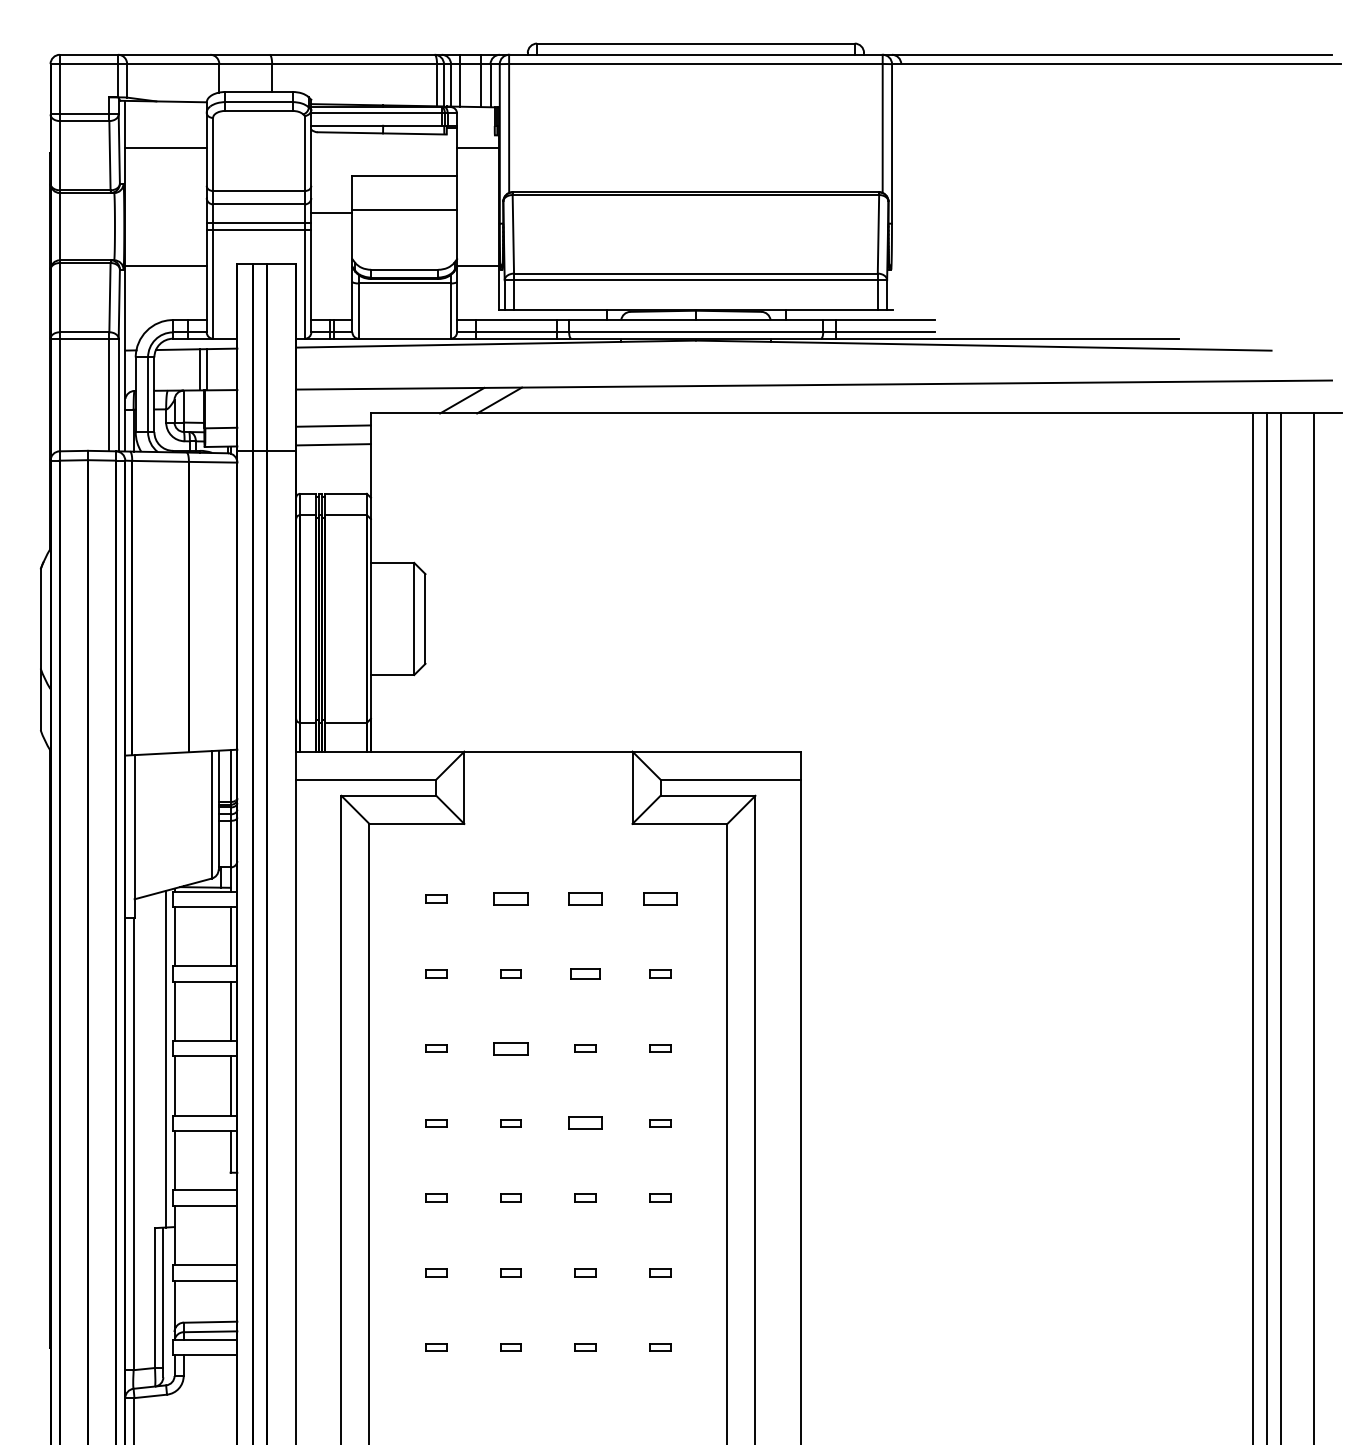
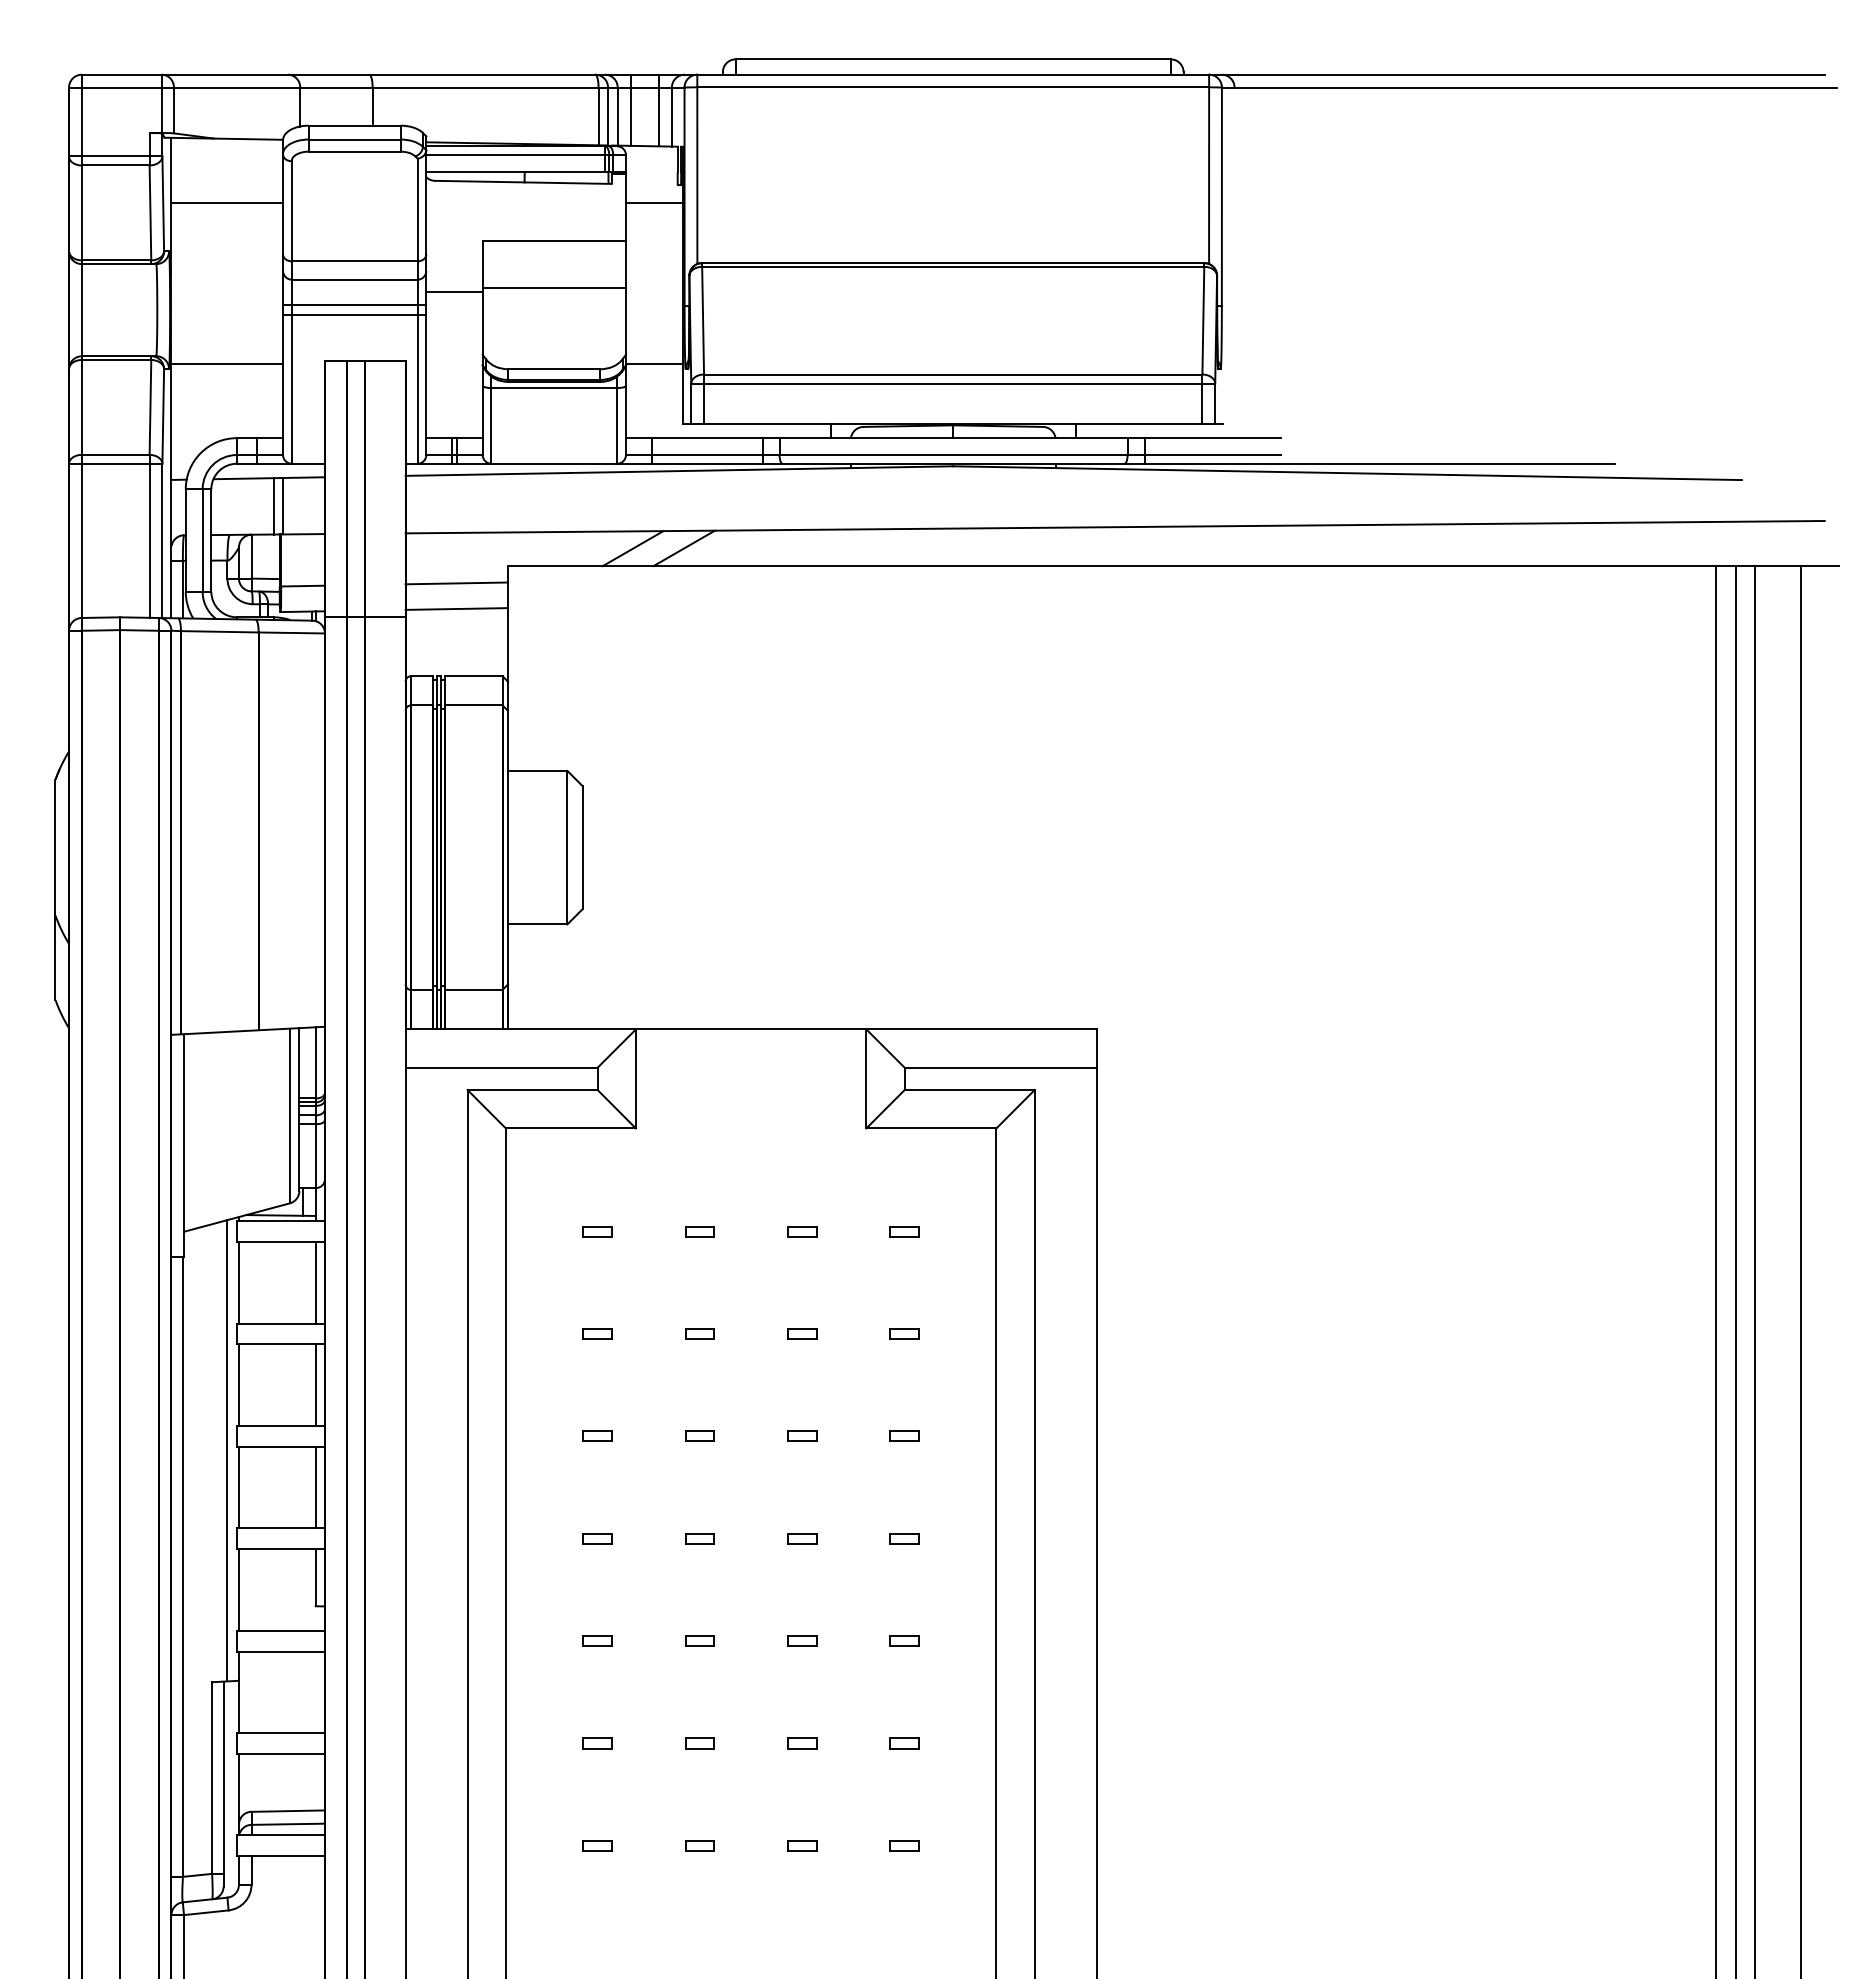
part: (510, 899) -> (699, 1231), size x0.62
part: (585, 899) -> (802, 1231), size x0.62
part: (660, 899) -> (904, 1231), size x0.62
part: (585, 973) -> (802, 1333), size x0.71
part: (510, 1048) -> (699, 1435), size x0.62
part: (585, 1123) -> (802, 1538), size x0.62

